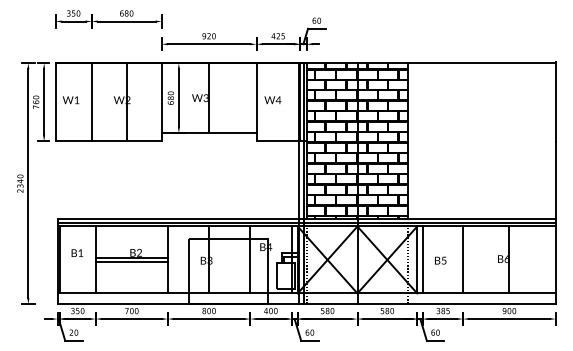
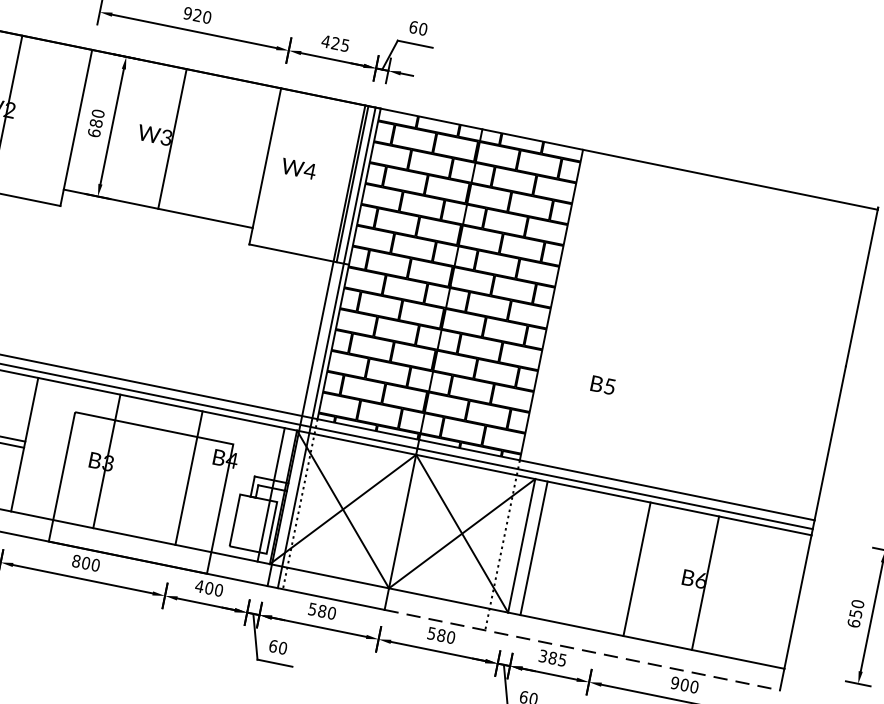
line: (463, 259) -> (638, 568), moved
text: (440, 260) -> (602, 384), moved
line: (457, 304) -> (583, 650), solid -> dashed

